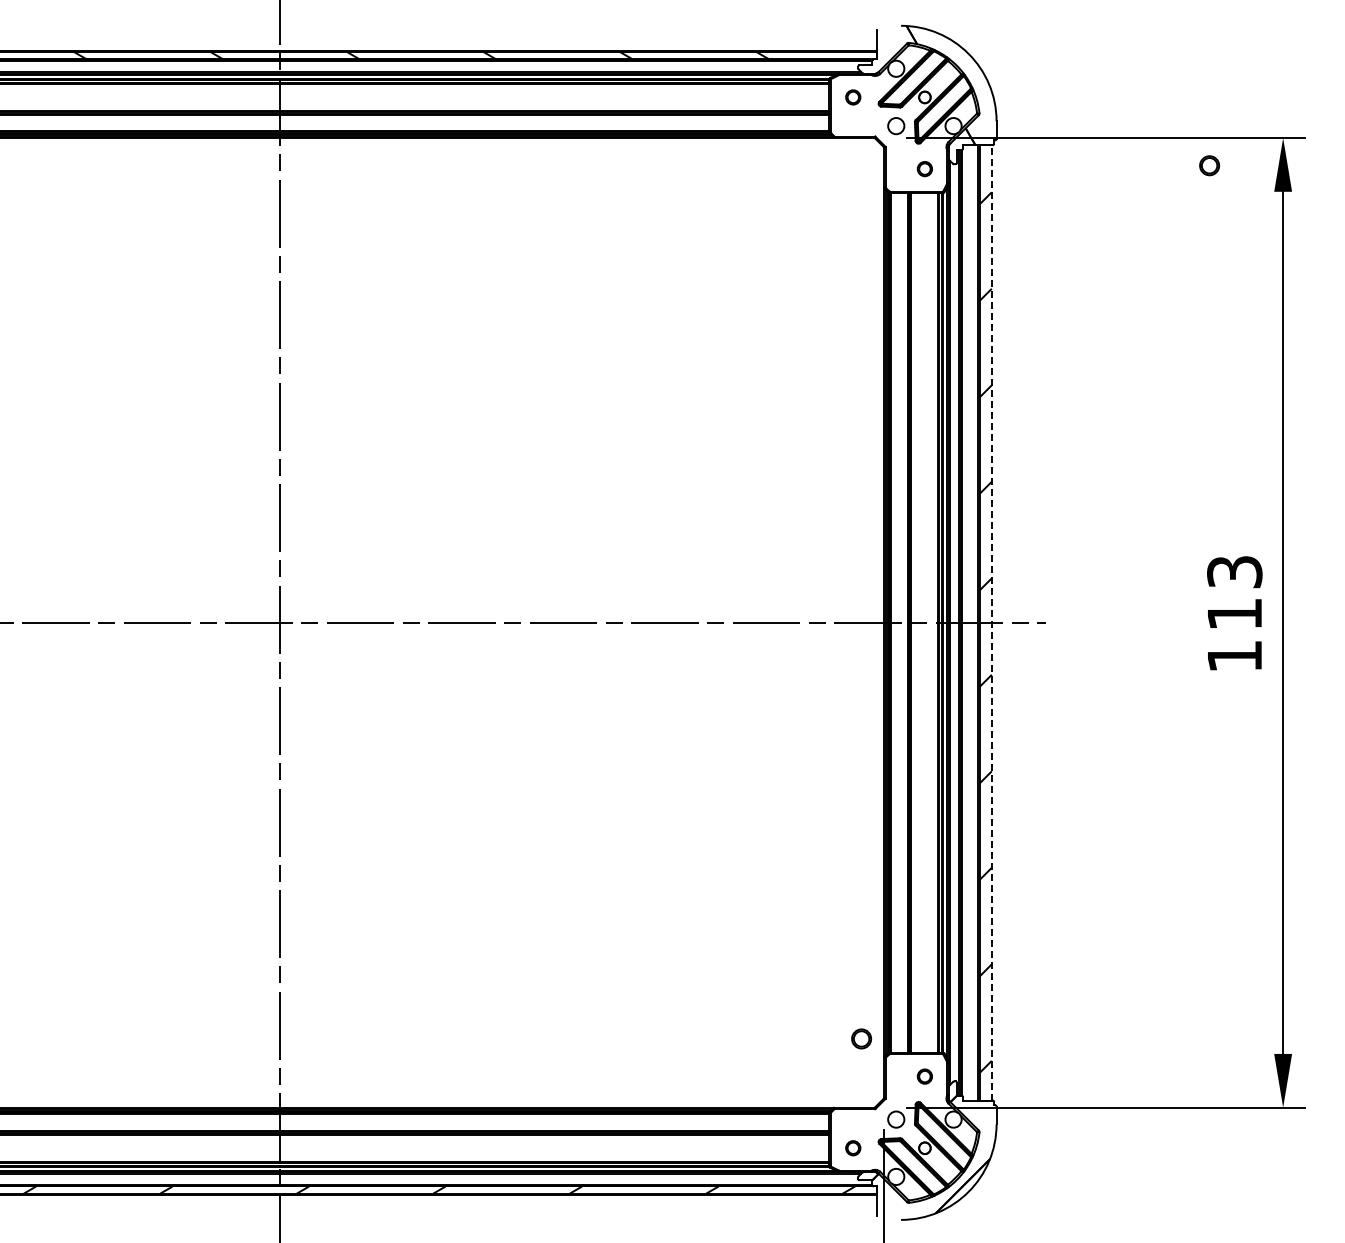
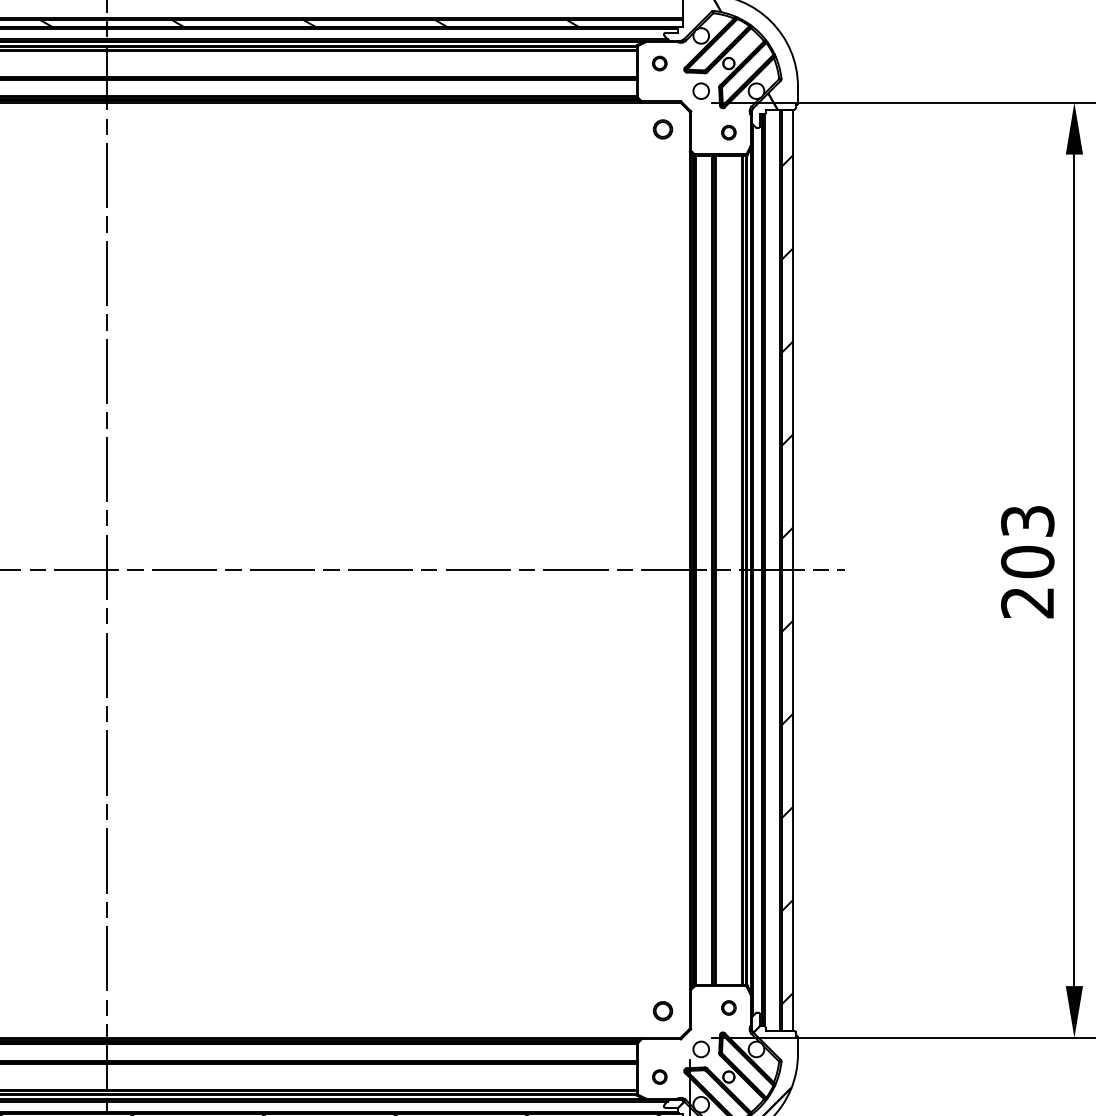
part: (1209, 165) -> (662, 129), moved
line: (991, 622) -> (793, 569), dashed -> solid
text: (1234, 634) -> (1027, 581), 113 -> 203
part: (861, 1038) -> (662, 1010), moved

